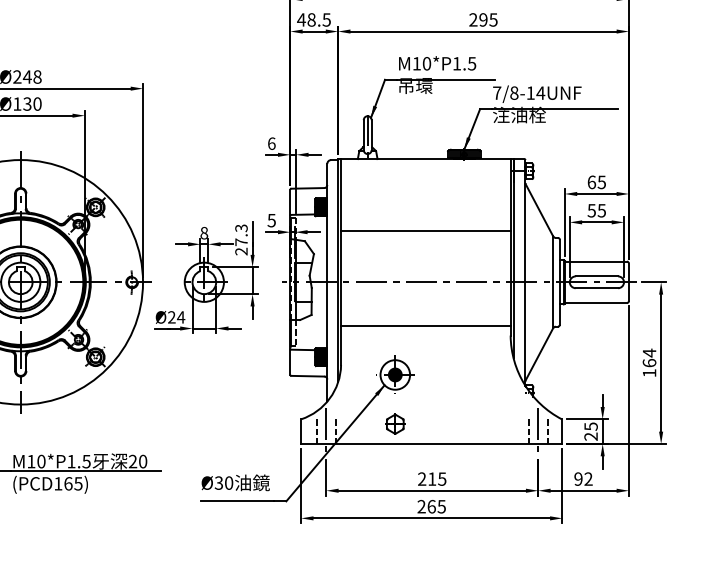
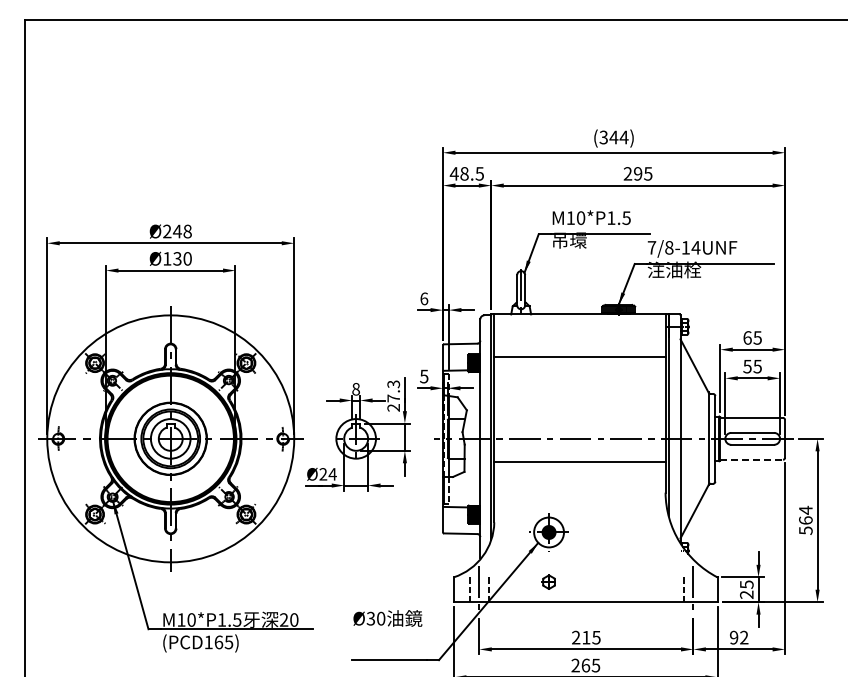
line: (425, 231) -> (579, 356), moved
line: (596, 302) -> (752, 459), solid -> dashed
line: (425, 326) -> (579, 462), moved
text: (649, 373) -> (805, 530), 164 -> 564
part: (394, 423) -> (548, 581), size x0.7
line: (547, 431) -> (702, 589), removed
text: (235, 482) -> (387, 618), moved

